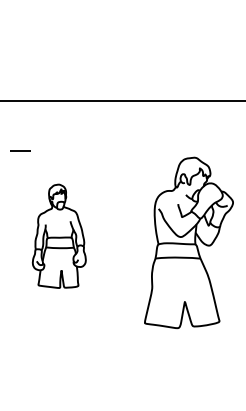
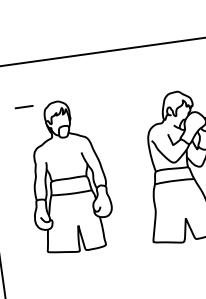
part: (59, 236) -> (68, 176), size x1.67

